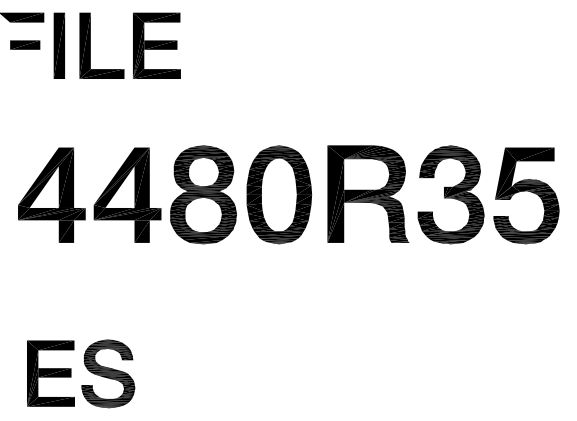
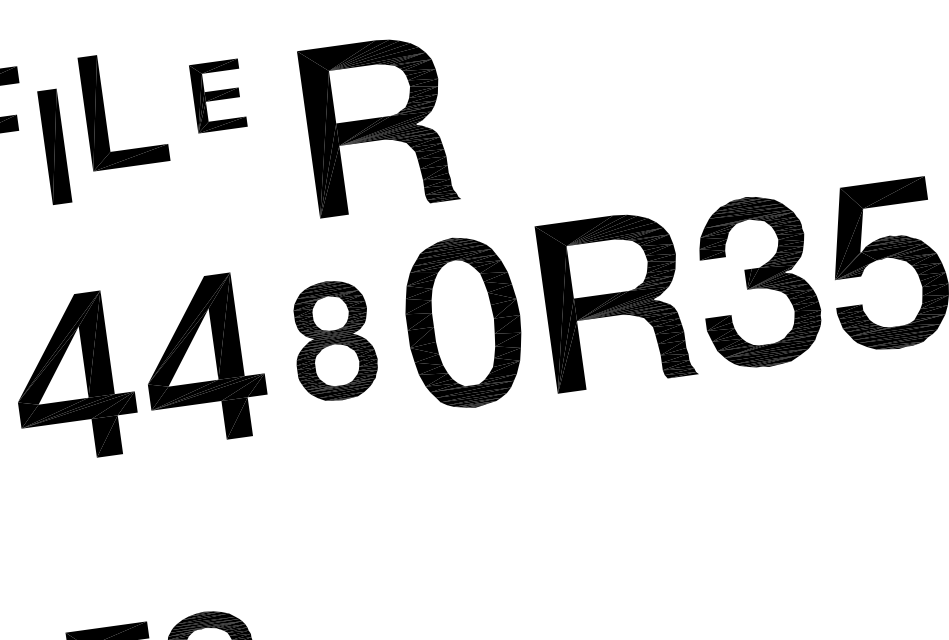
part: (58, 45) -> (53, 146), moved
part: (156, 45) -> (217, 95), size x0.6
part: (246, 74) -> (378, 124), added
part: (203, 194) -> (333, 340), size x0.7

